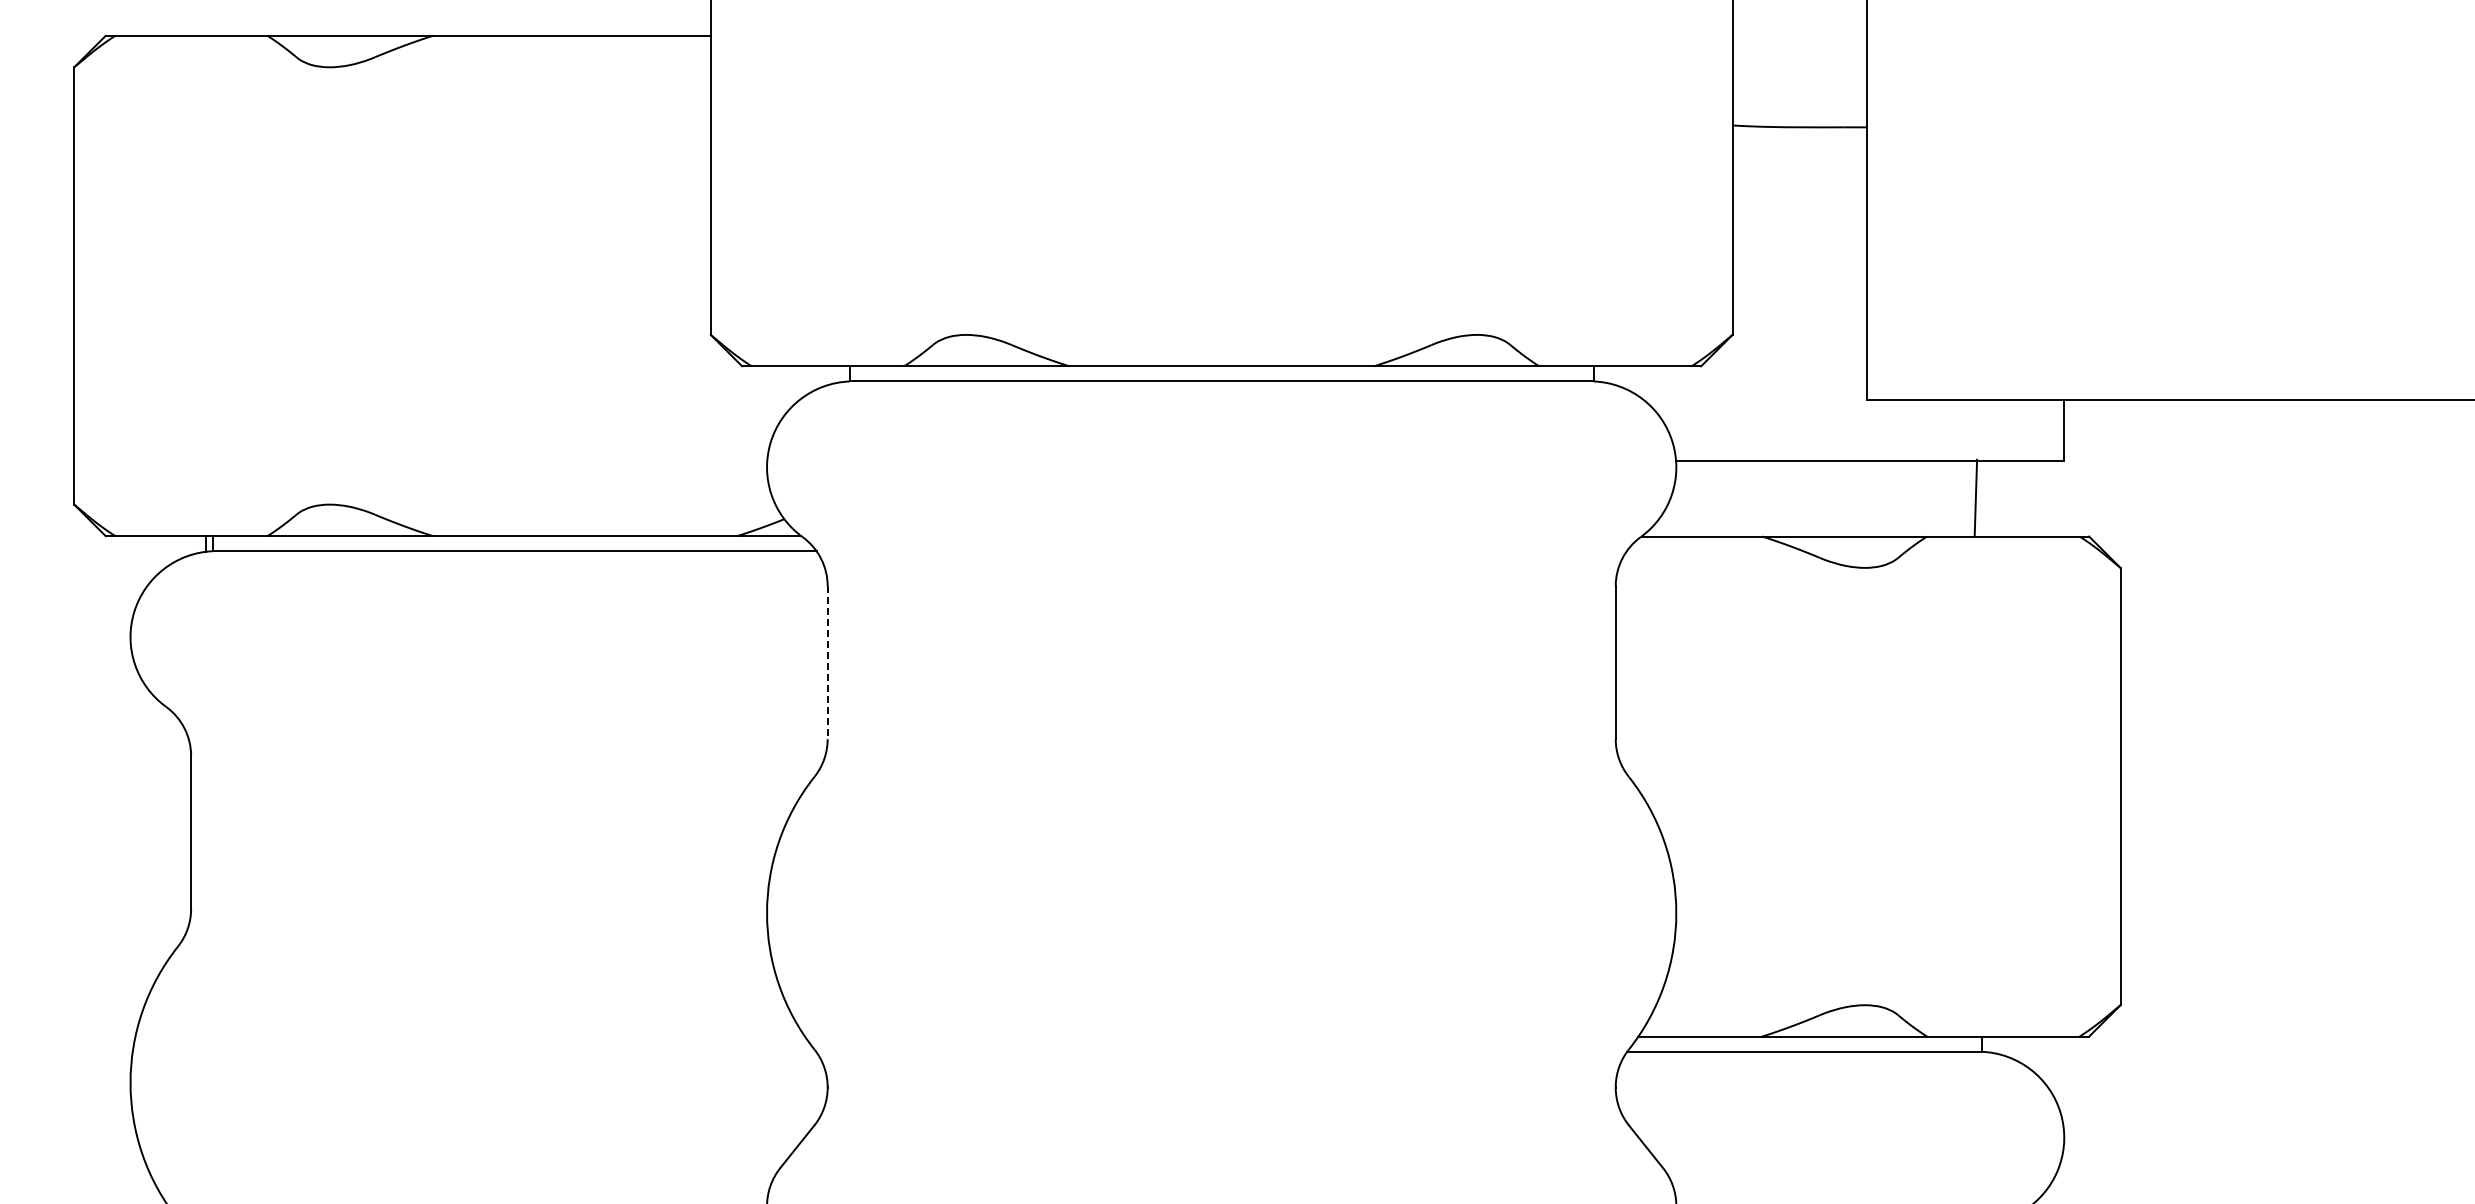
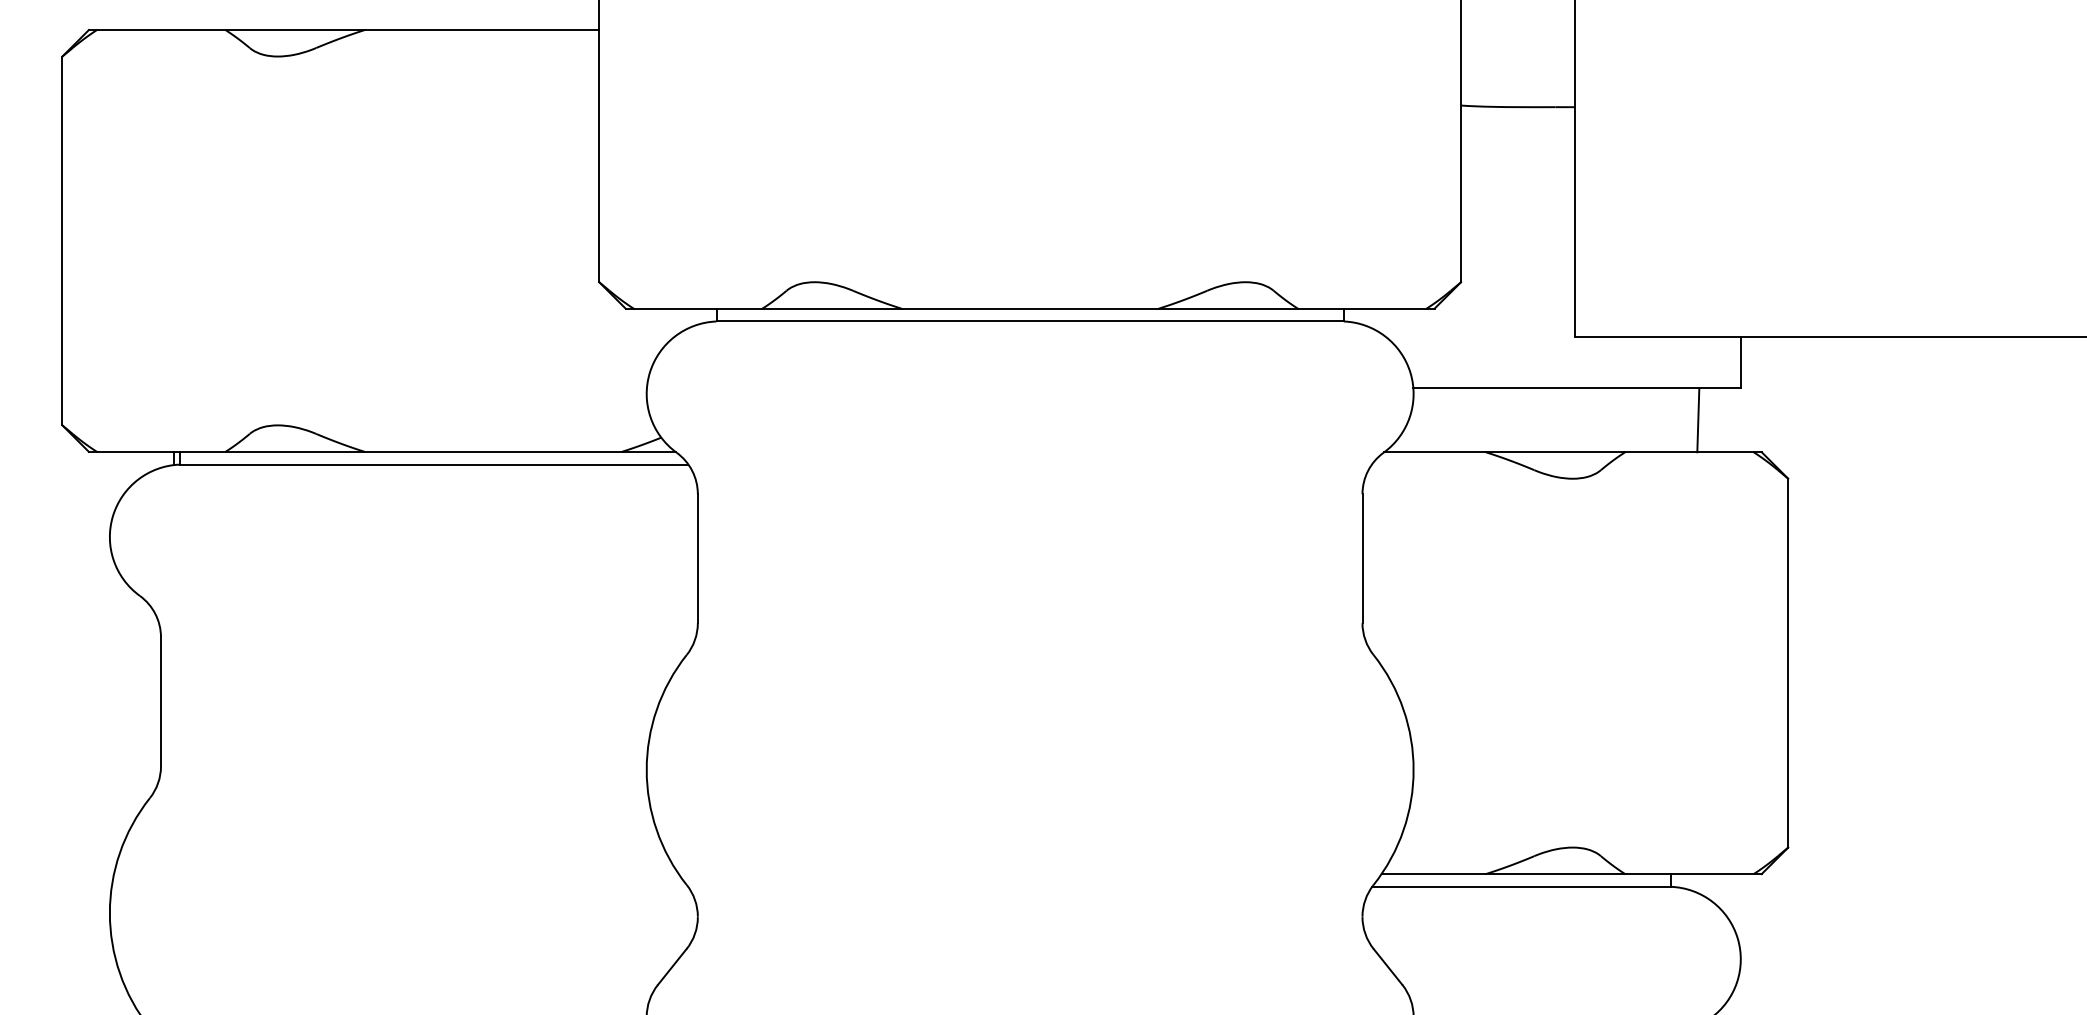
line: (1975, 497) -> (1697, 420), moved
line: (827, 662) -> (697, 558), dashed -> solid

